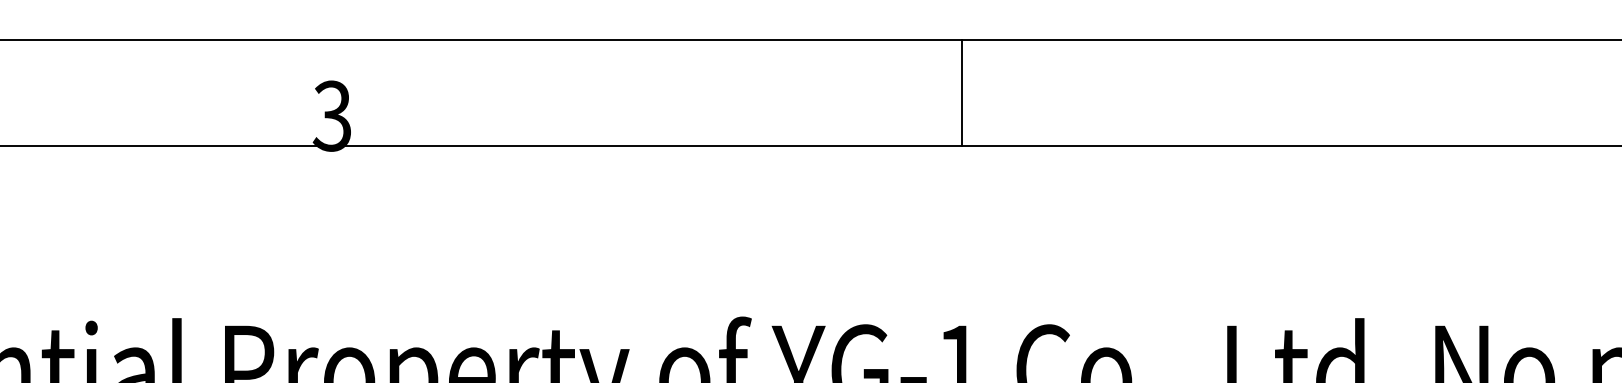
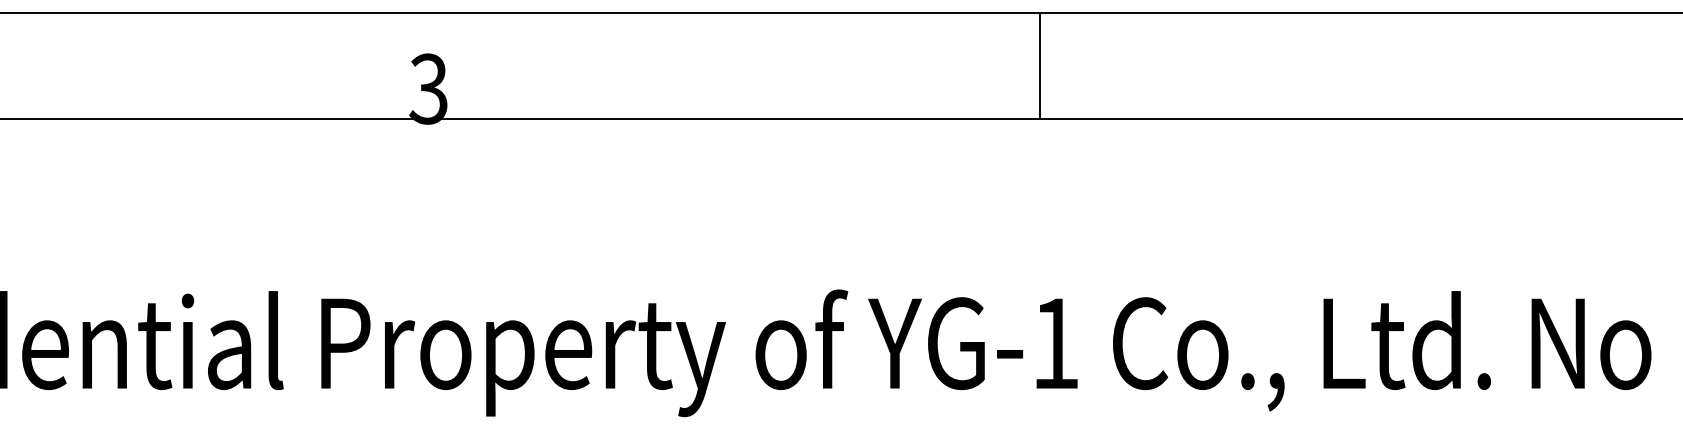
line: (962, 92) -> (1039, 65), moved

